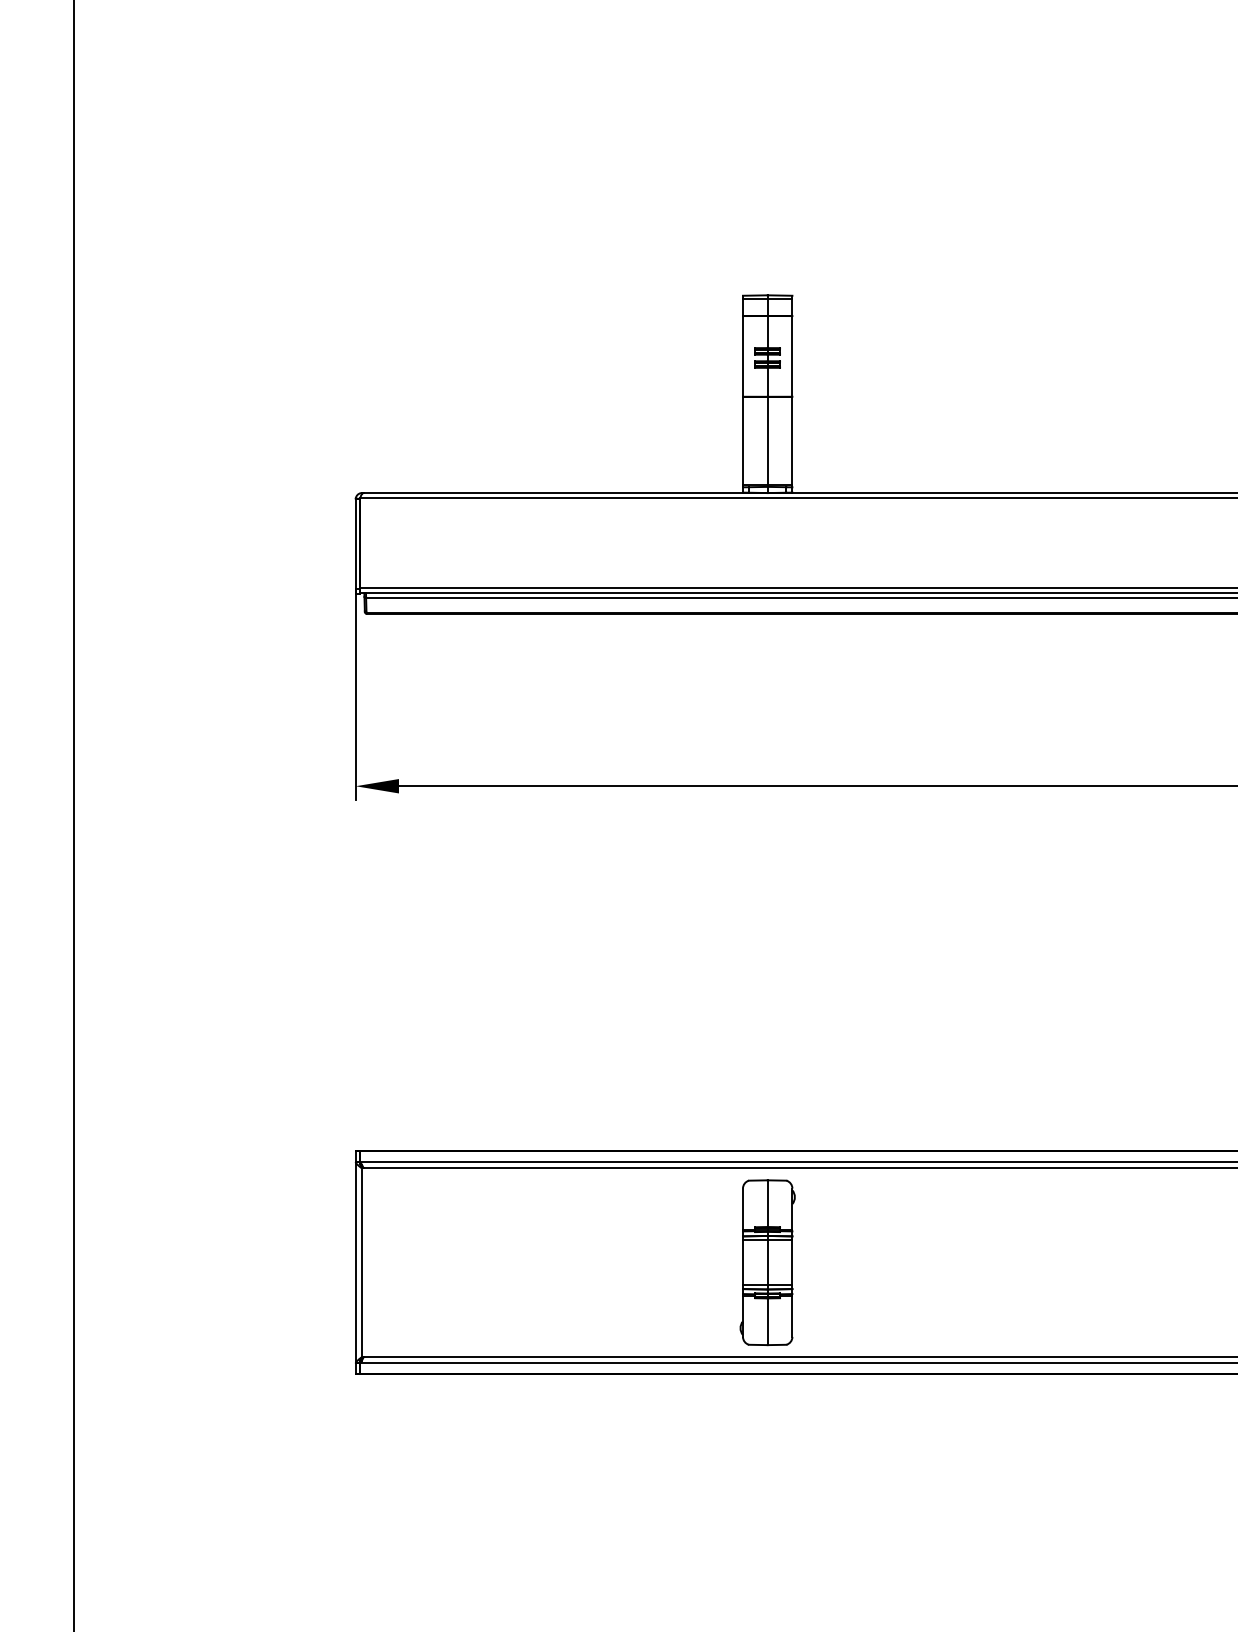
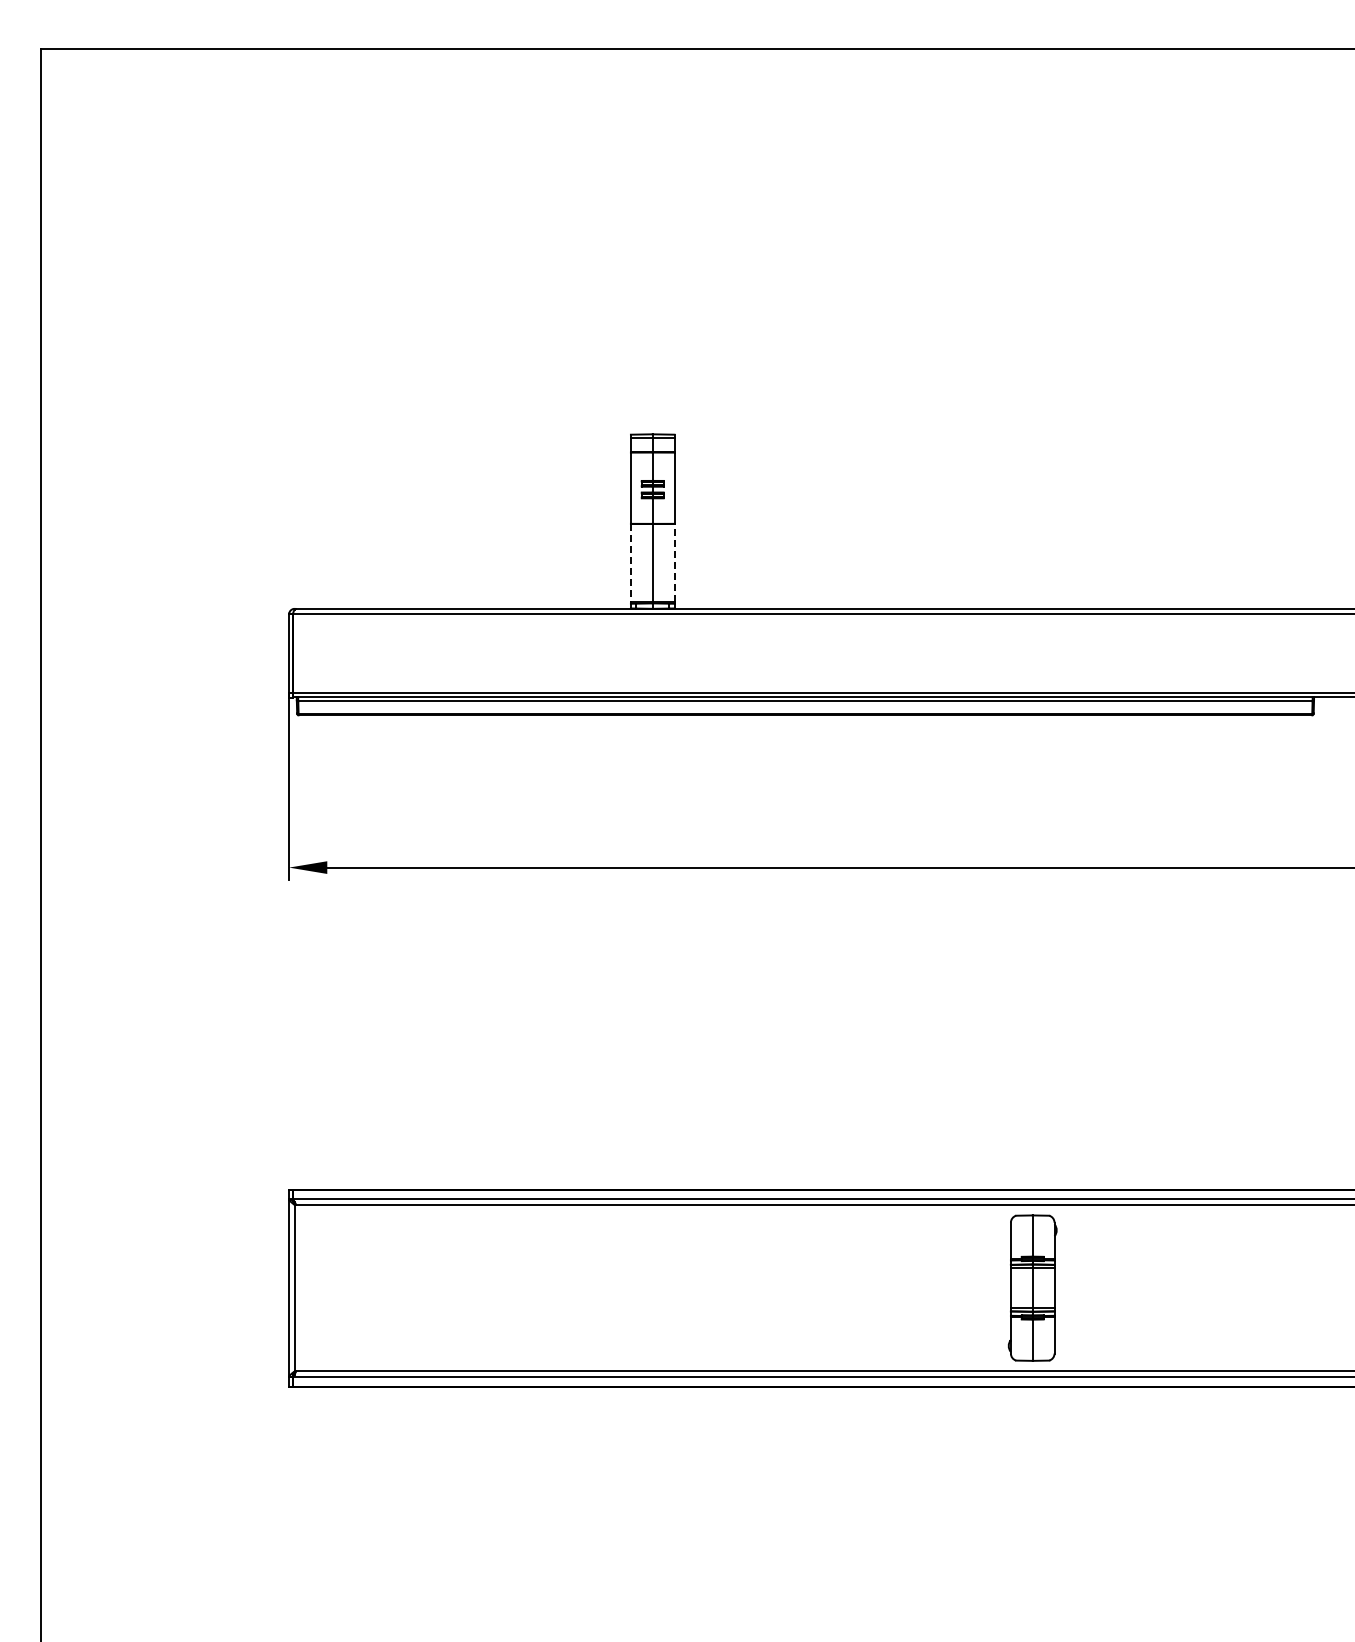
line: (742, 440) -> (630, 562), solid -> dashed
line: (792, 440) -> (674, 562), solid -> dashed
part: (767, 1261) -> (1032, 1287), moved

